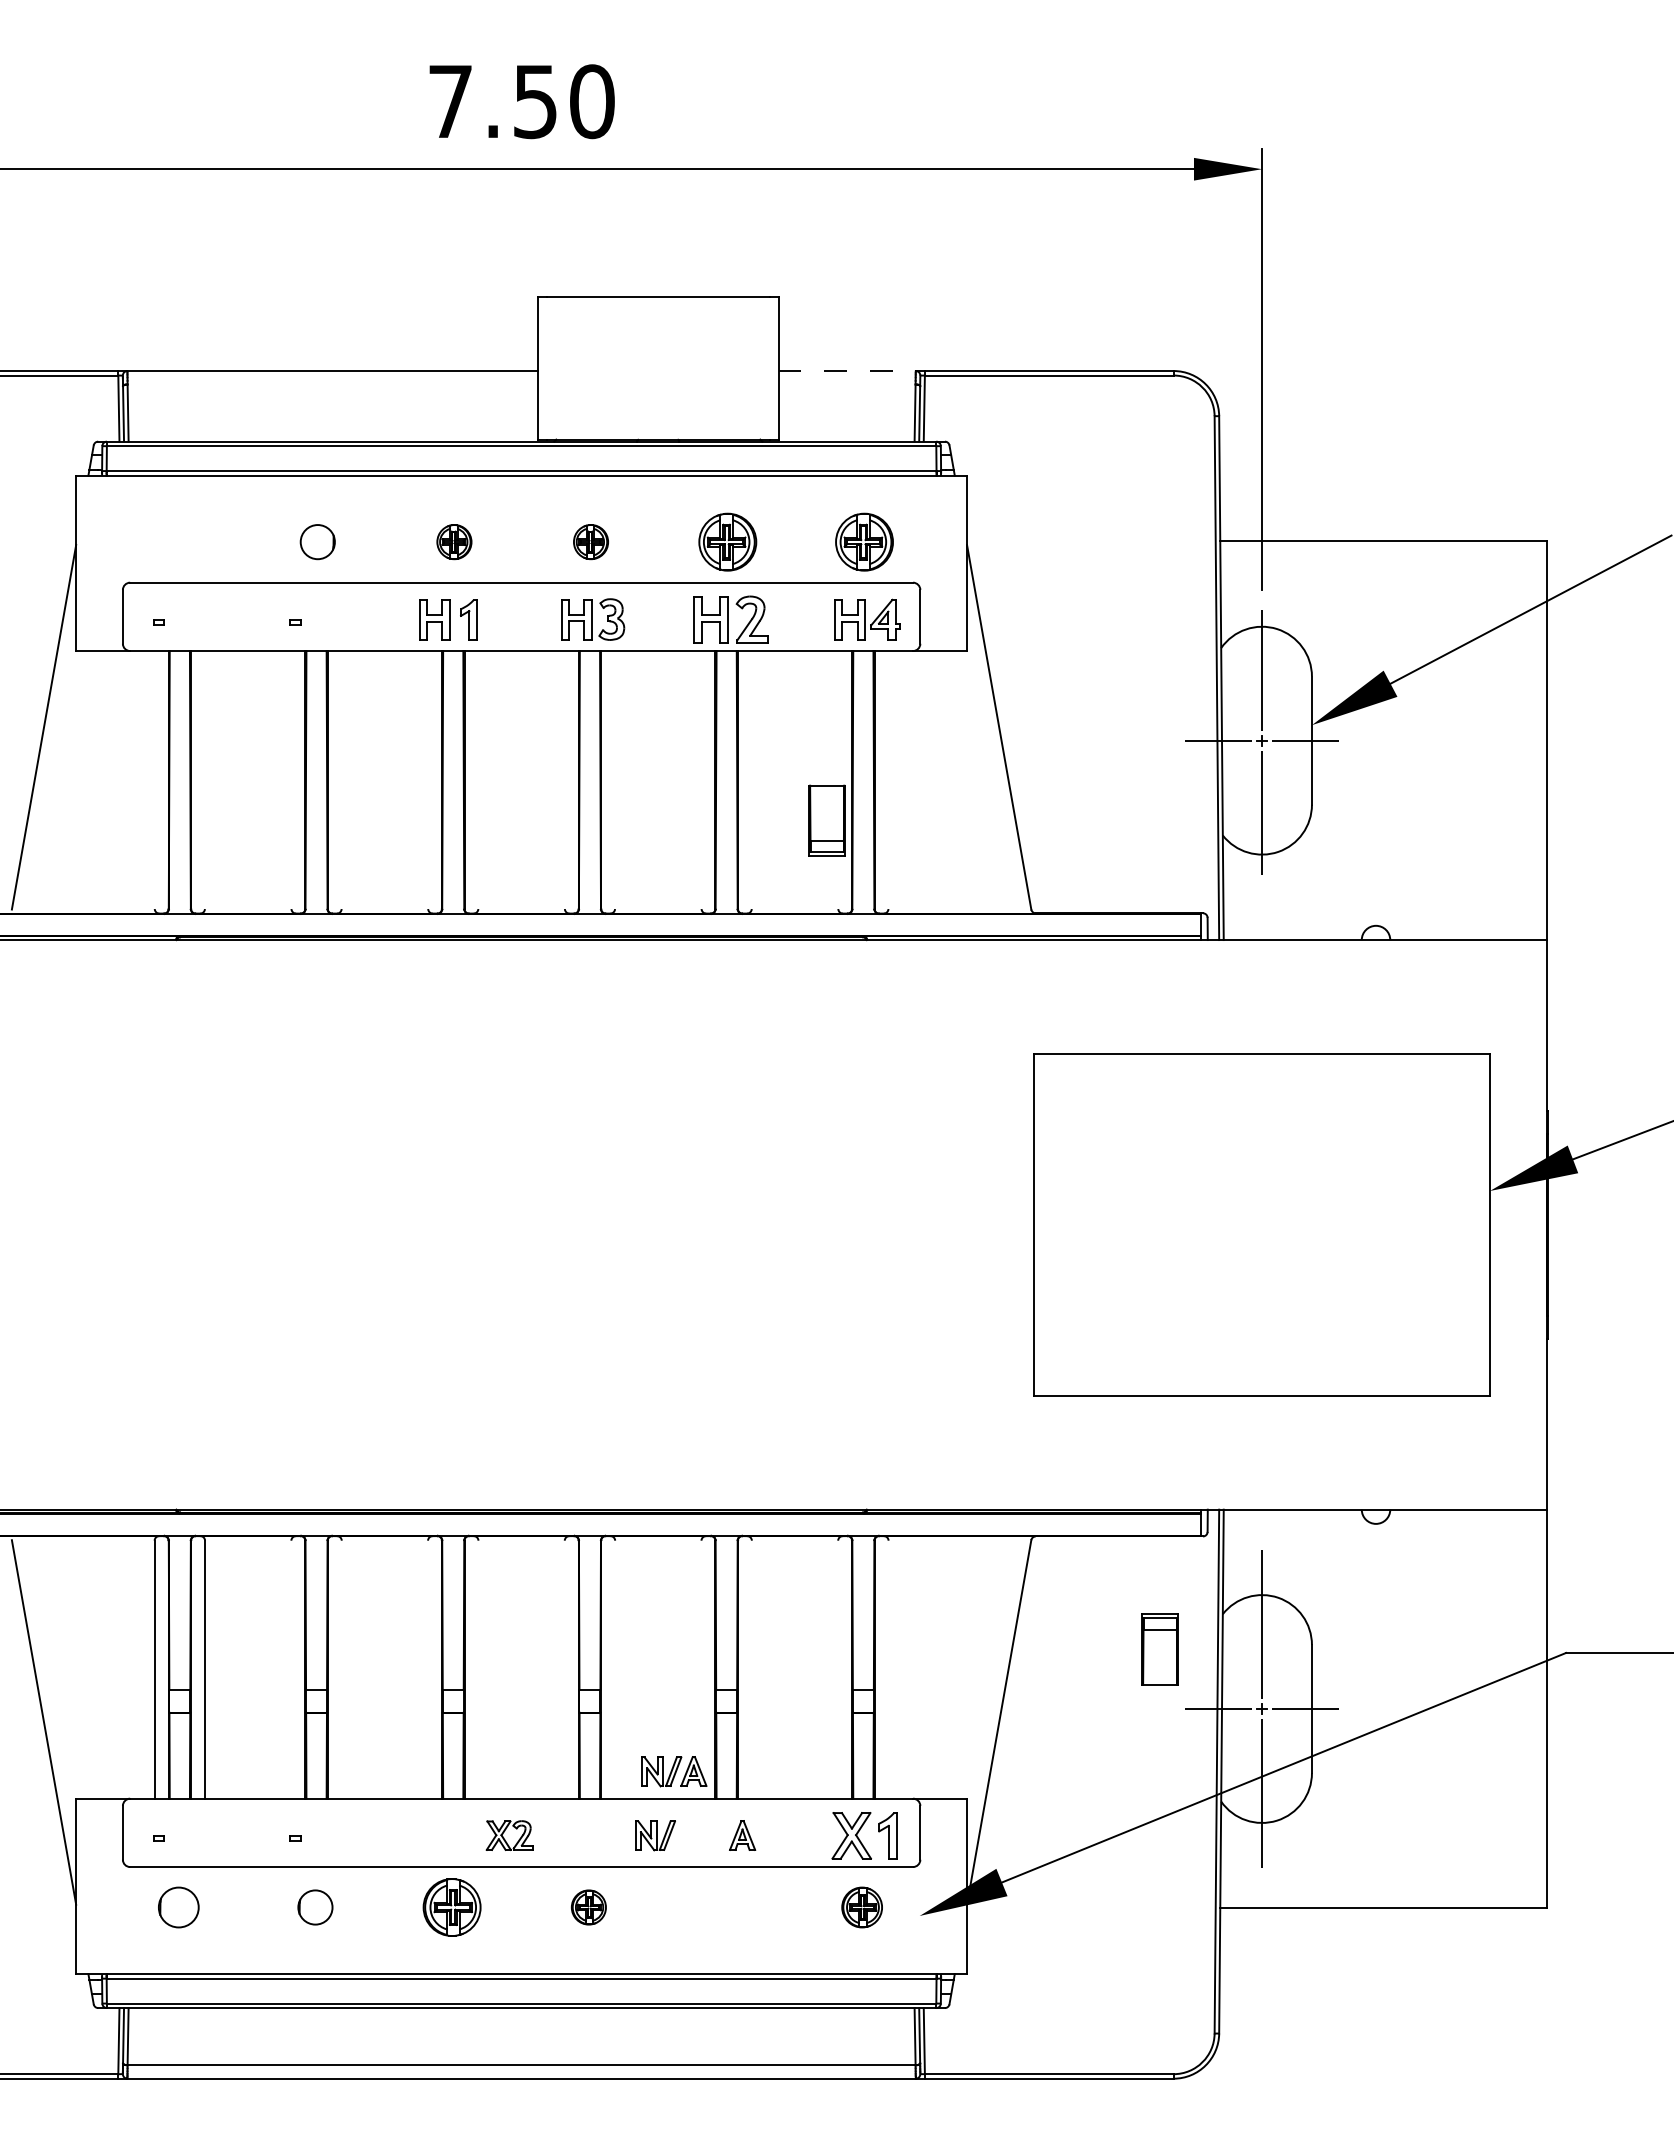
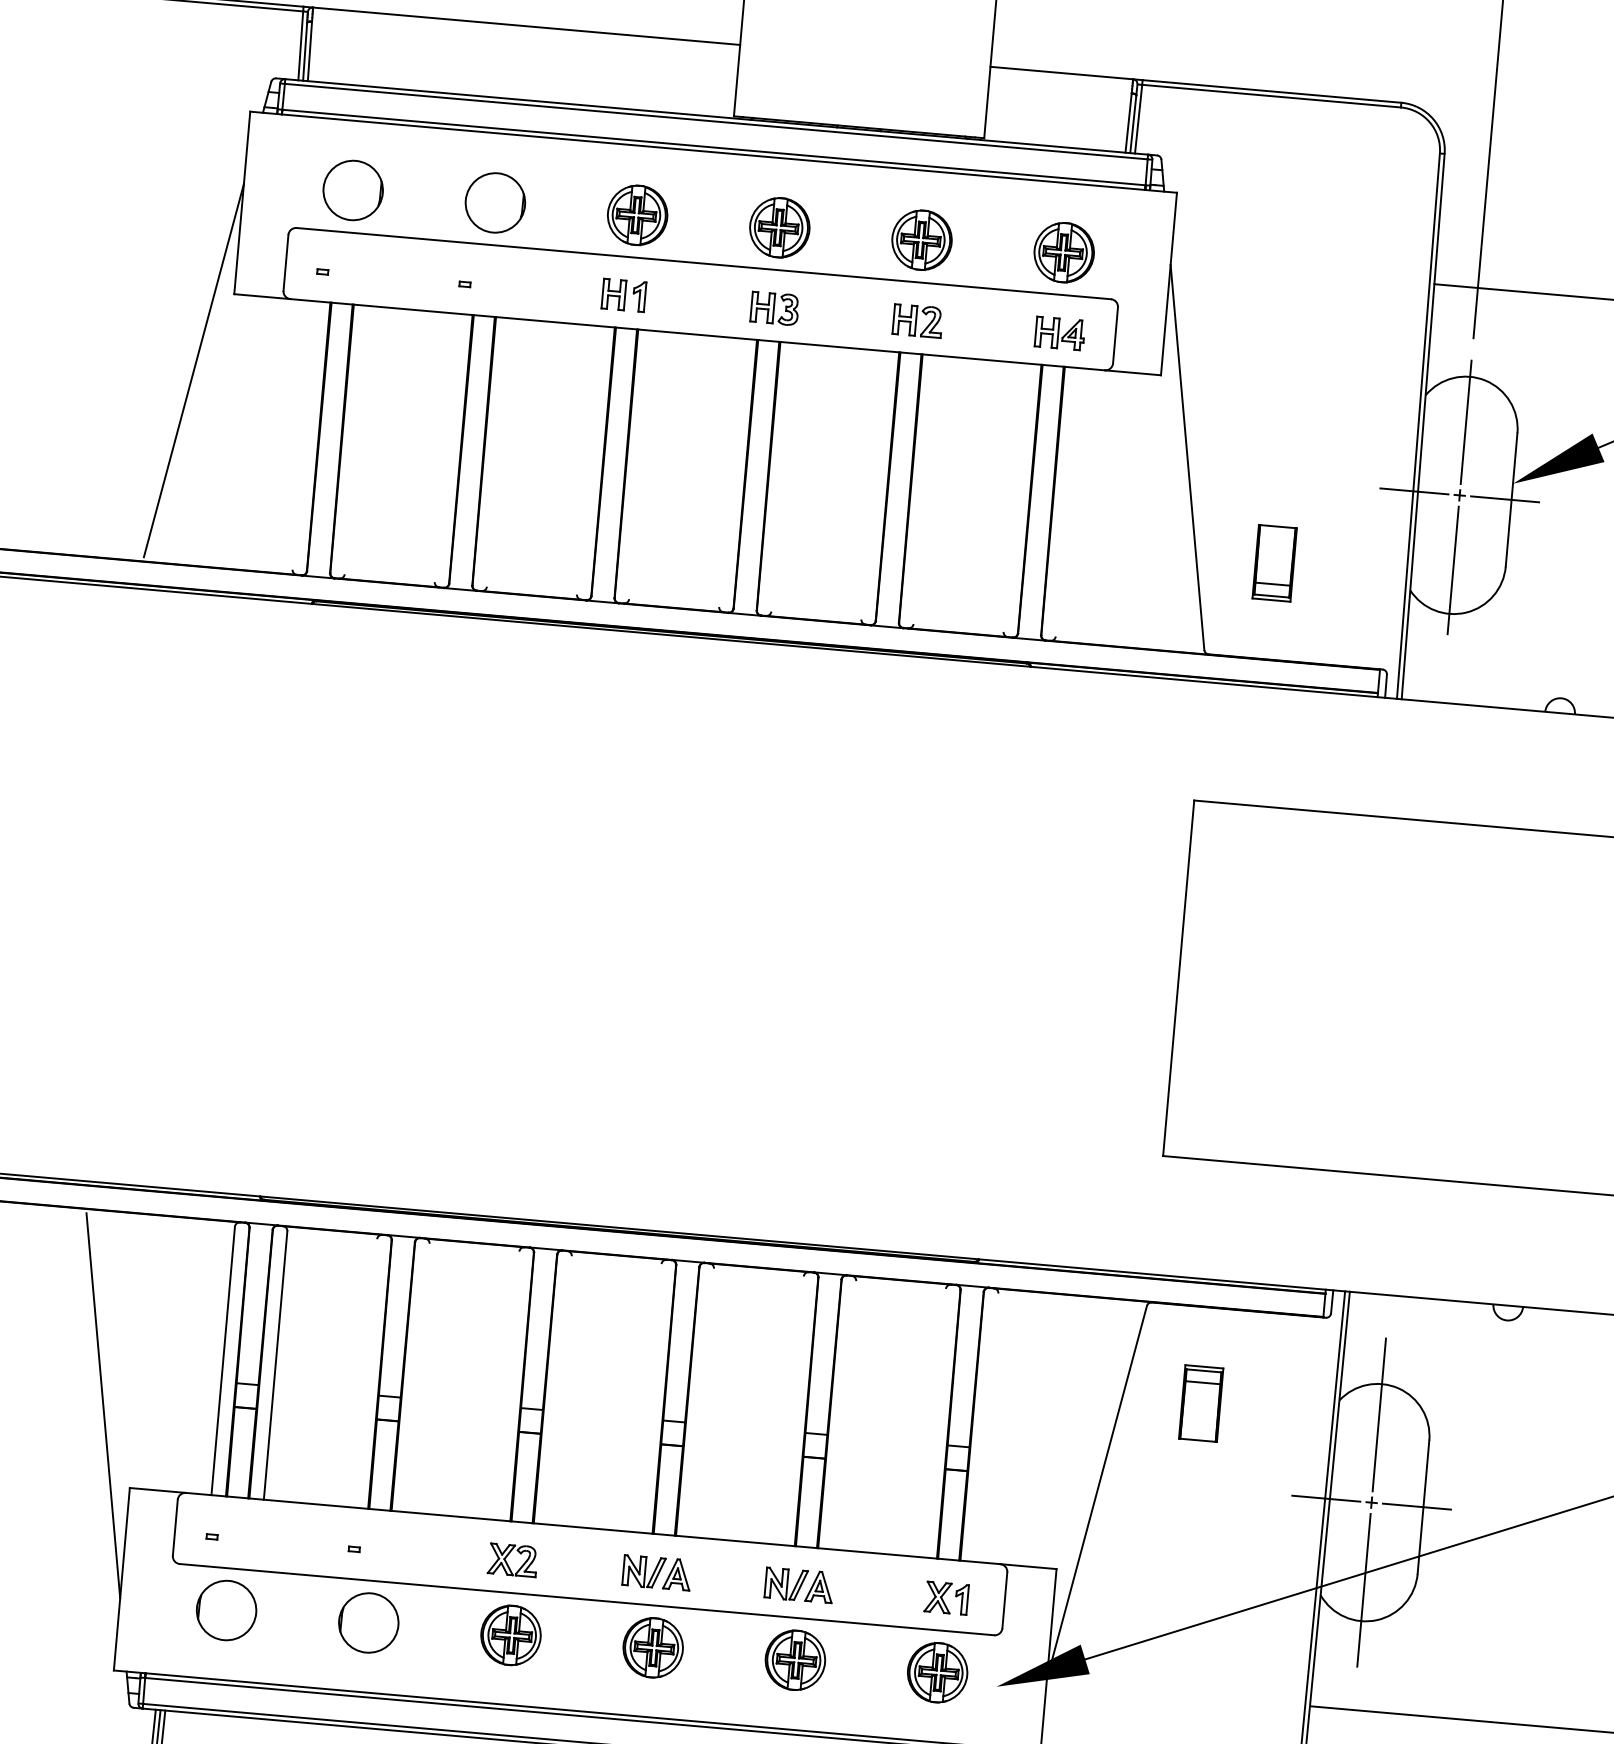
line: (847, 371) -> (1062, 73), dashed -> solid
part: (180, 541) -> (352, 189), added
part: (317, 541) -> (495, 202), size x1.67
part: (454, 541) -> (637, 214), size x1.67
part: (590, 541) -> (779, 227), size x1.67
part: (447, 619) -> (623, 295), size x0.71
part: (593, 619) -> (775, 308), size x0.71
part: (730, 619) -> (917, 320), size x0.62
part: (866, 619) -> (1059, 333), size x0.71
part: (826, 820) -> (1273, 562), moved
part: (1159, 1649) -> (1200, 1403), moved
part: (674, 1771) -> (657, 1572), moved
part: (509, 1835) -> (512, 1560), moved
part: (655, 1835) -> (786, 1584), moved
part: (864, 1835) -> (946, 1598), size x0.62
part: (178, 1907) -> (226, 1610), size x1.43
part: (315, 1907) -> (368, 1622), size x1.67
part: (588, 1907) -> (652, 1647), size x1.67
part: (725, 1907) -> (795, 1660), added
part: (861, 1907) -> (936, 1672), size x1.43

